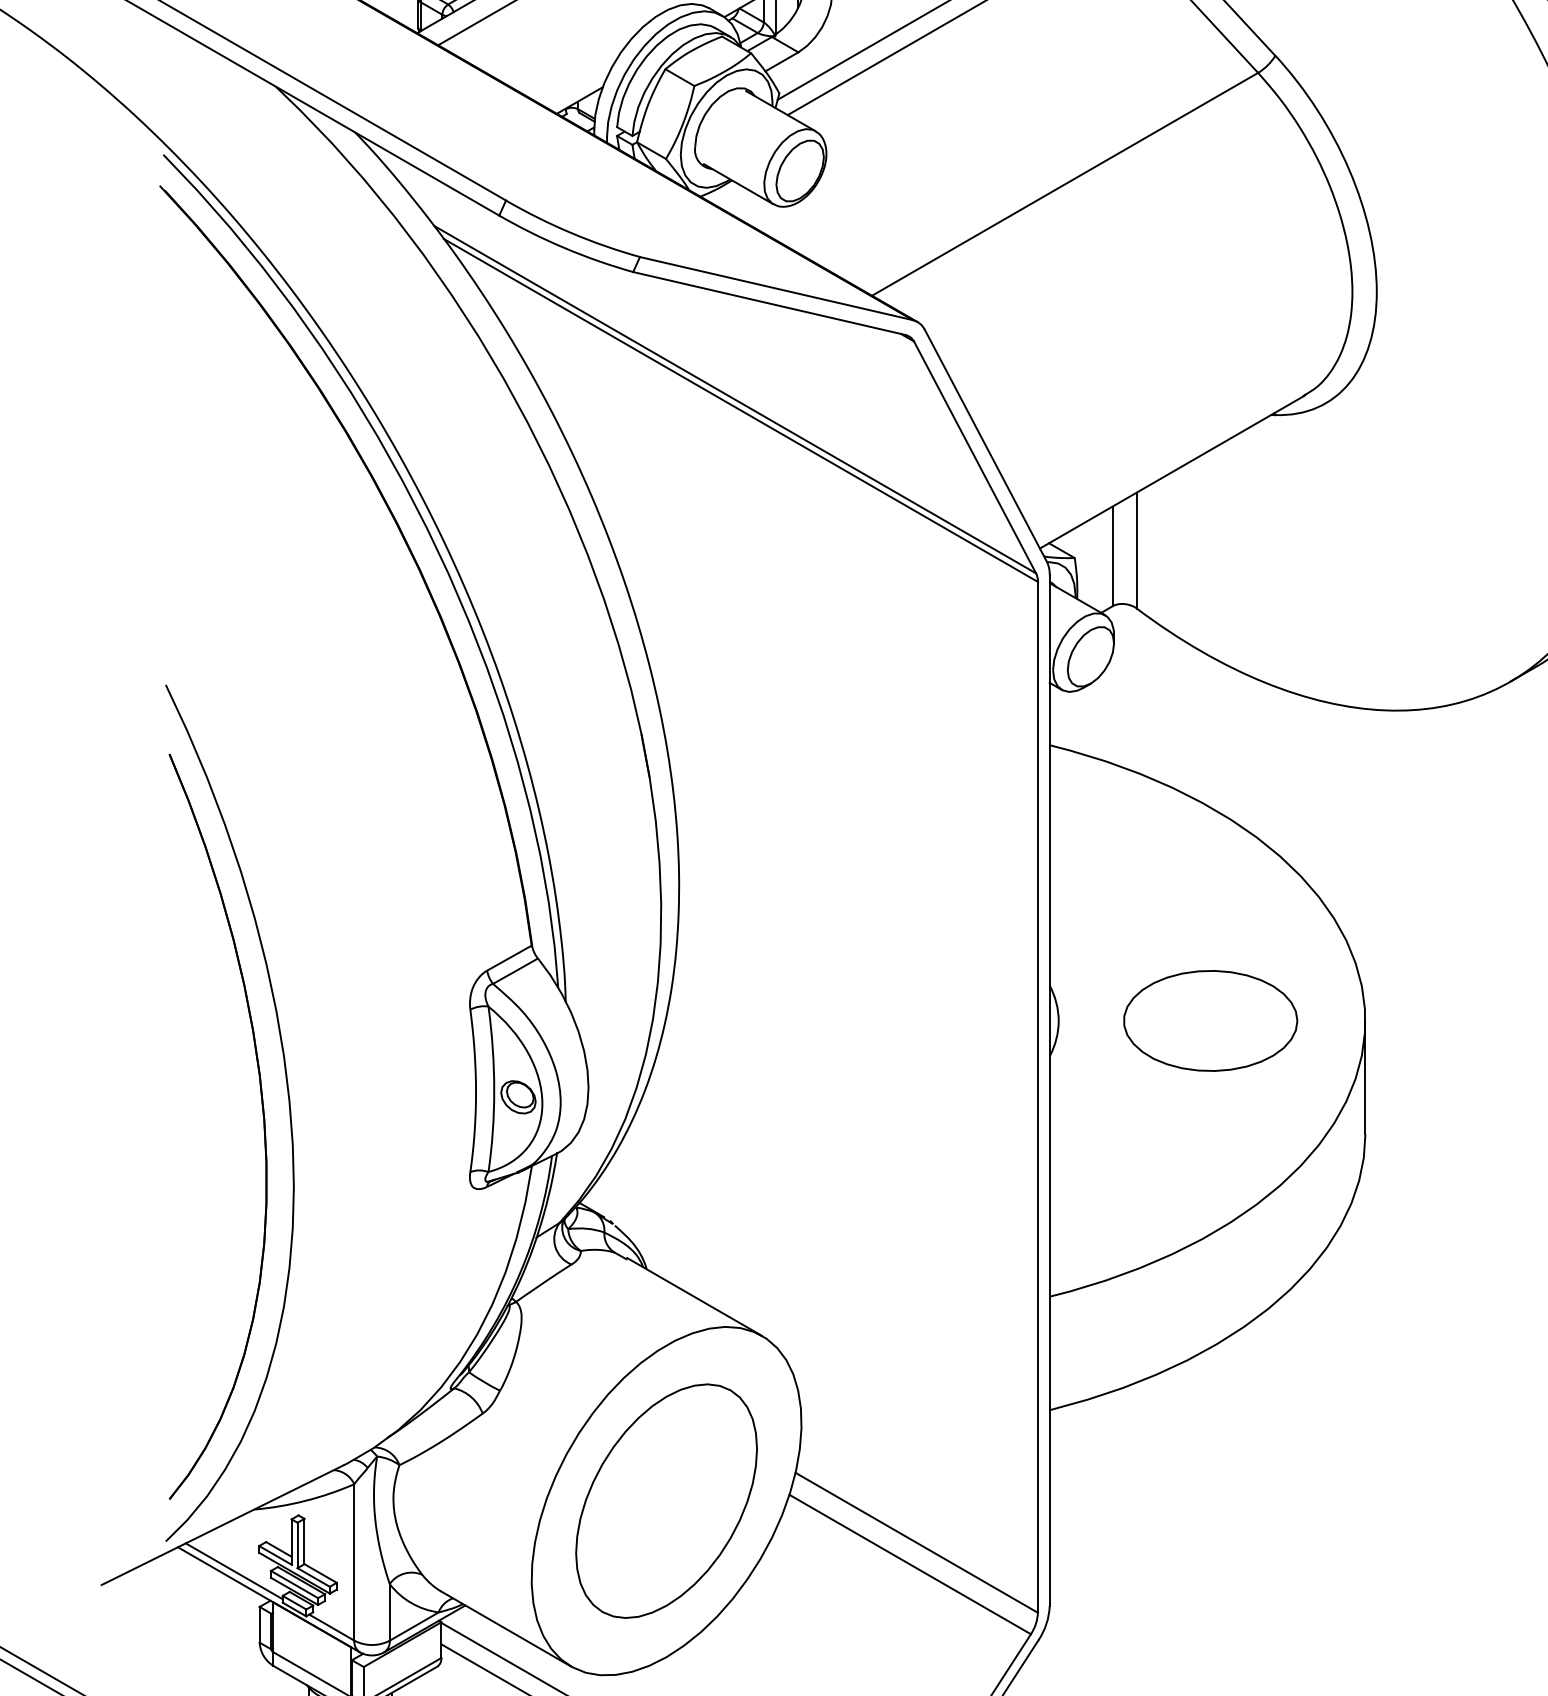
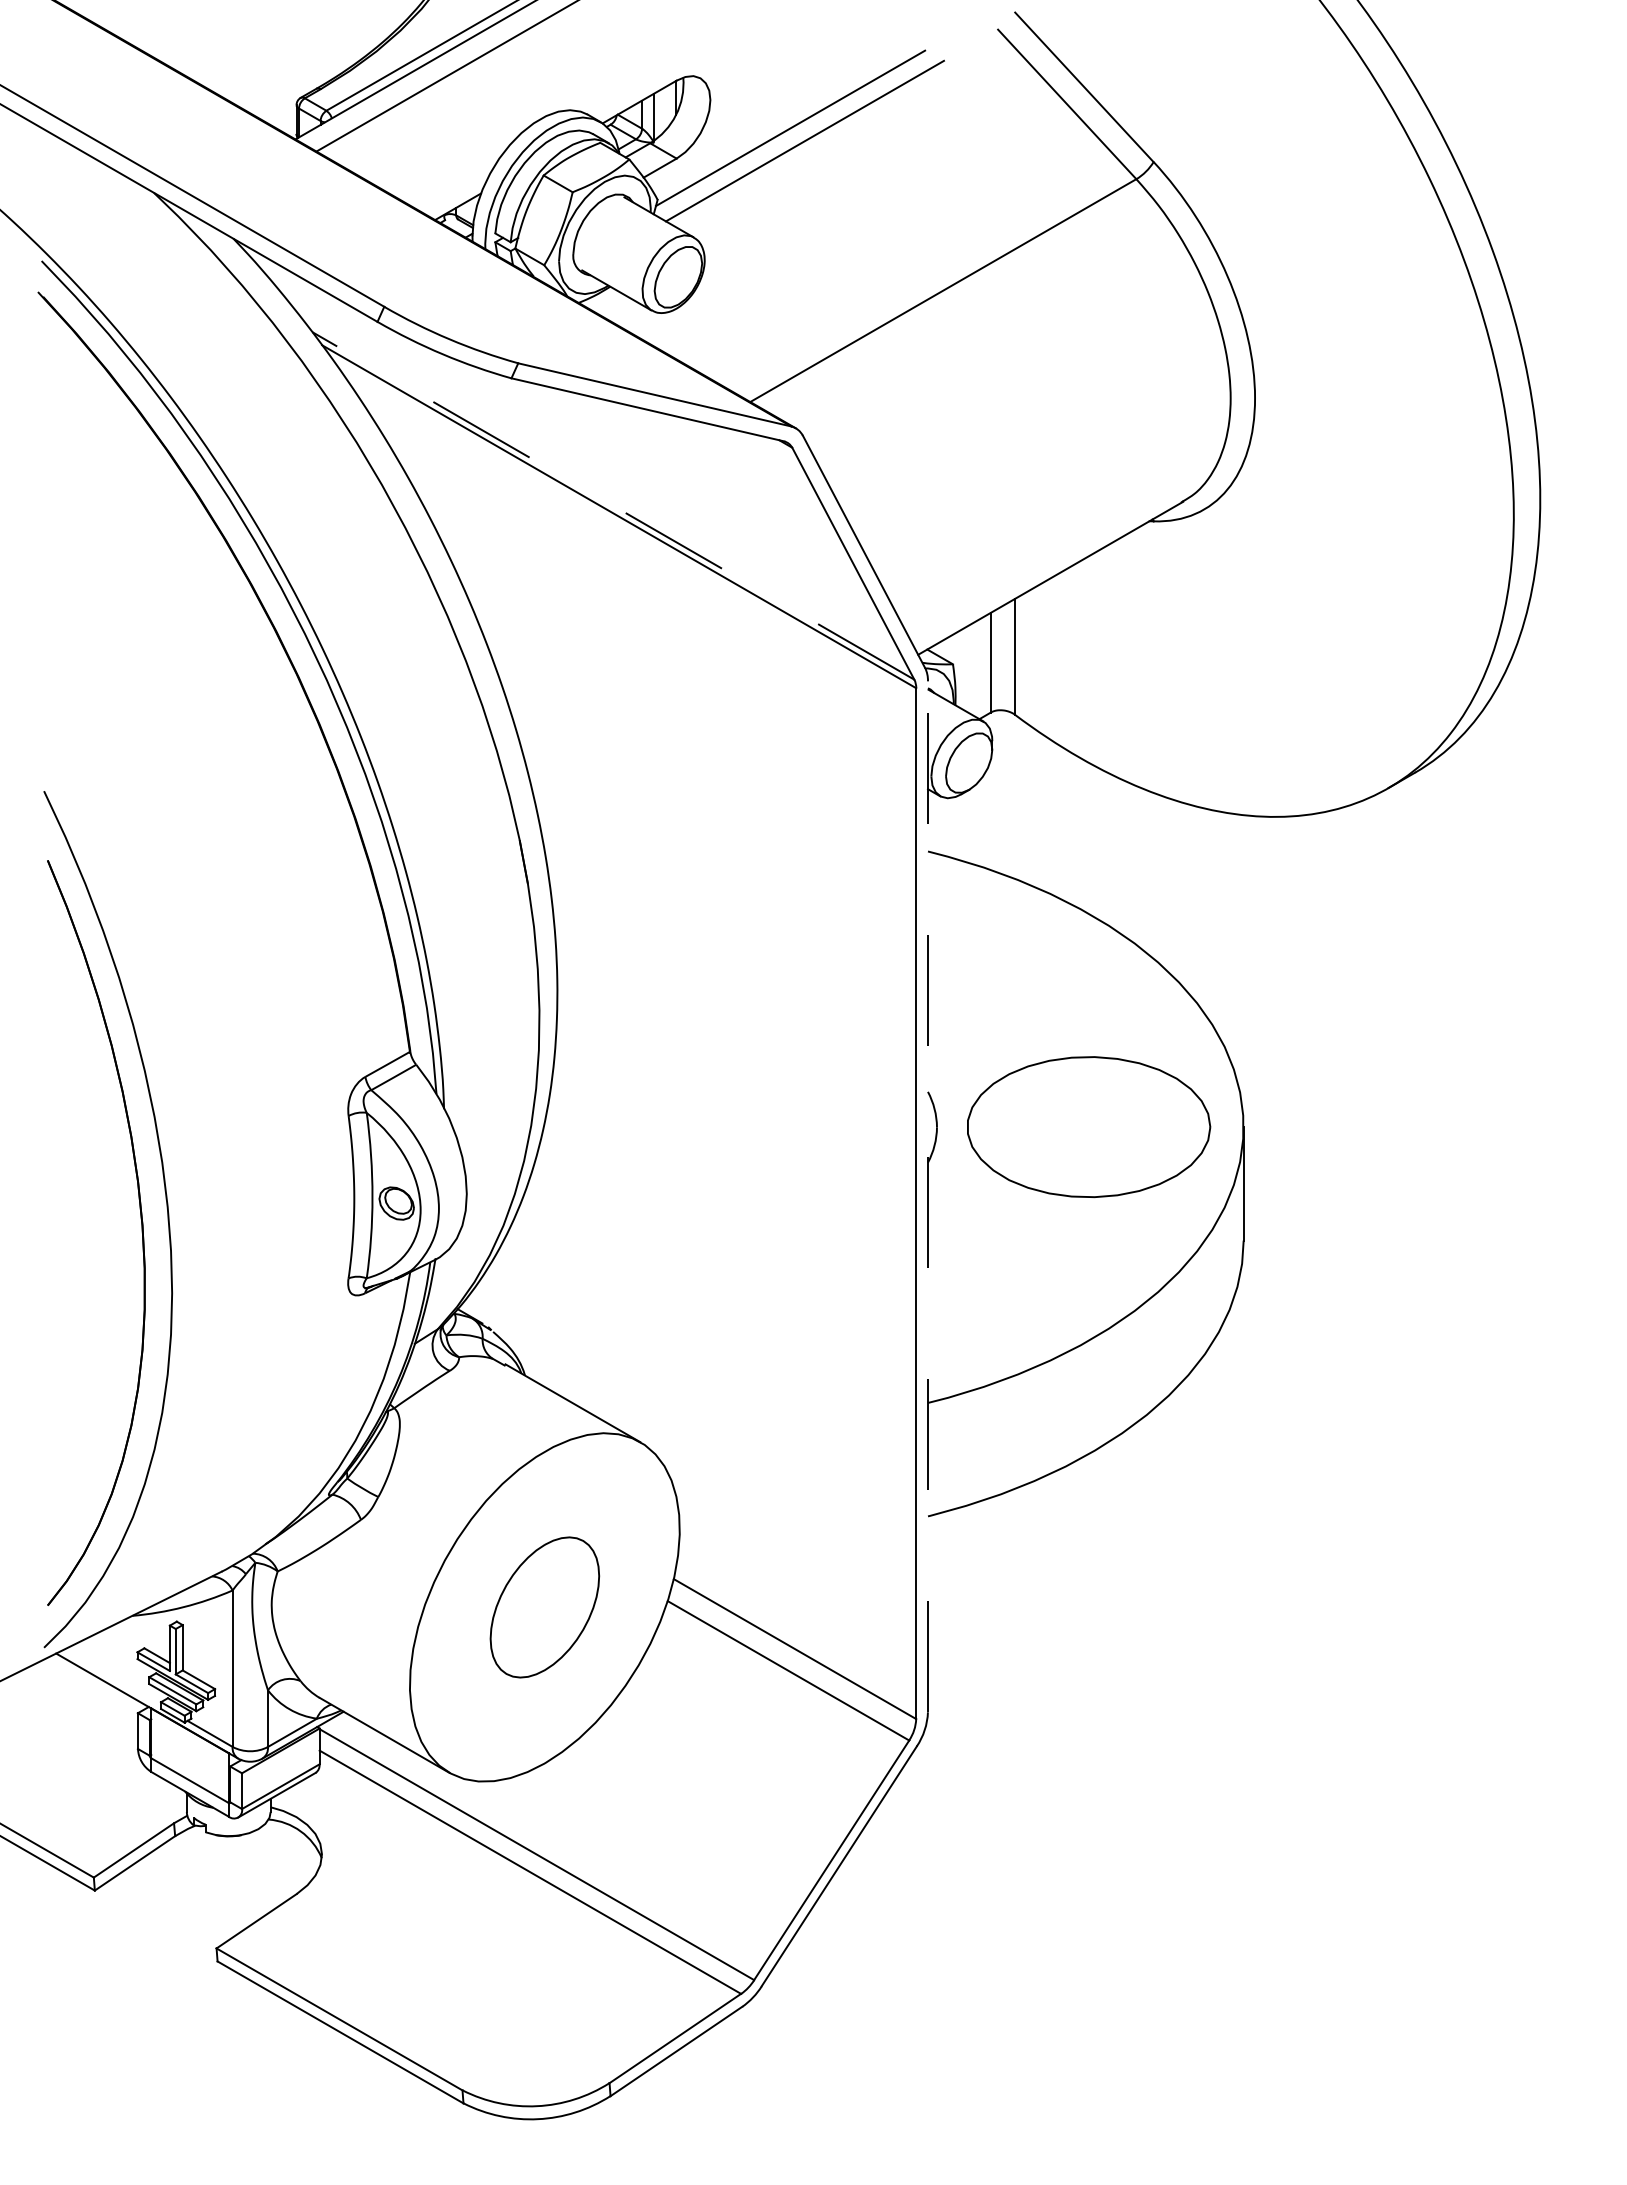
line: (735, 399) -> (613, 505), solid -> dashed
part: (1210, 1021) -> (1088, 1127), size x1.4
line: (1050, 1090) -> (928, 1196), solid -> dashed
part: (666, 1501) -> (544, 1607), size x0.6
line: (234, 1571) -> (112, 1677), removed

